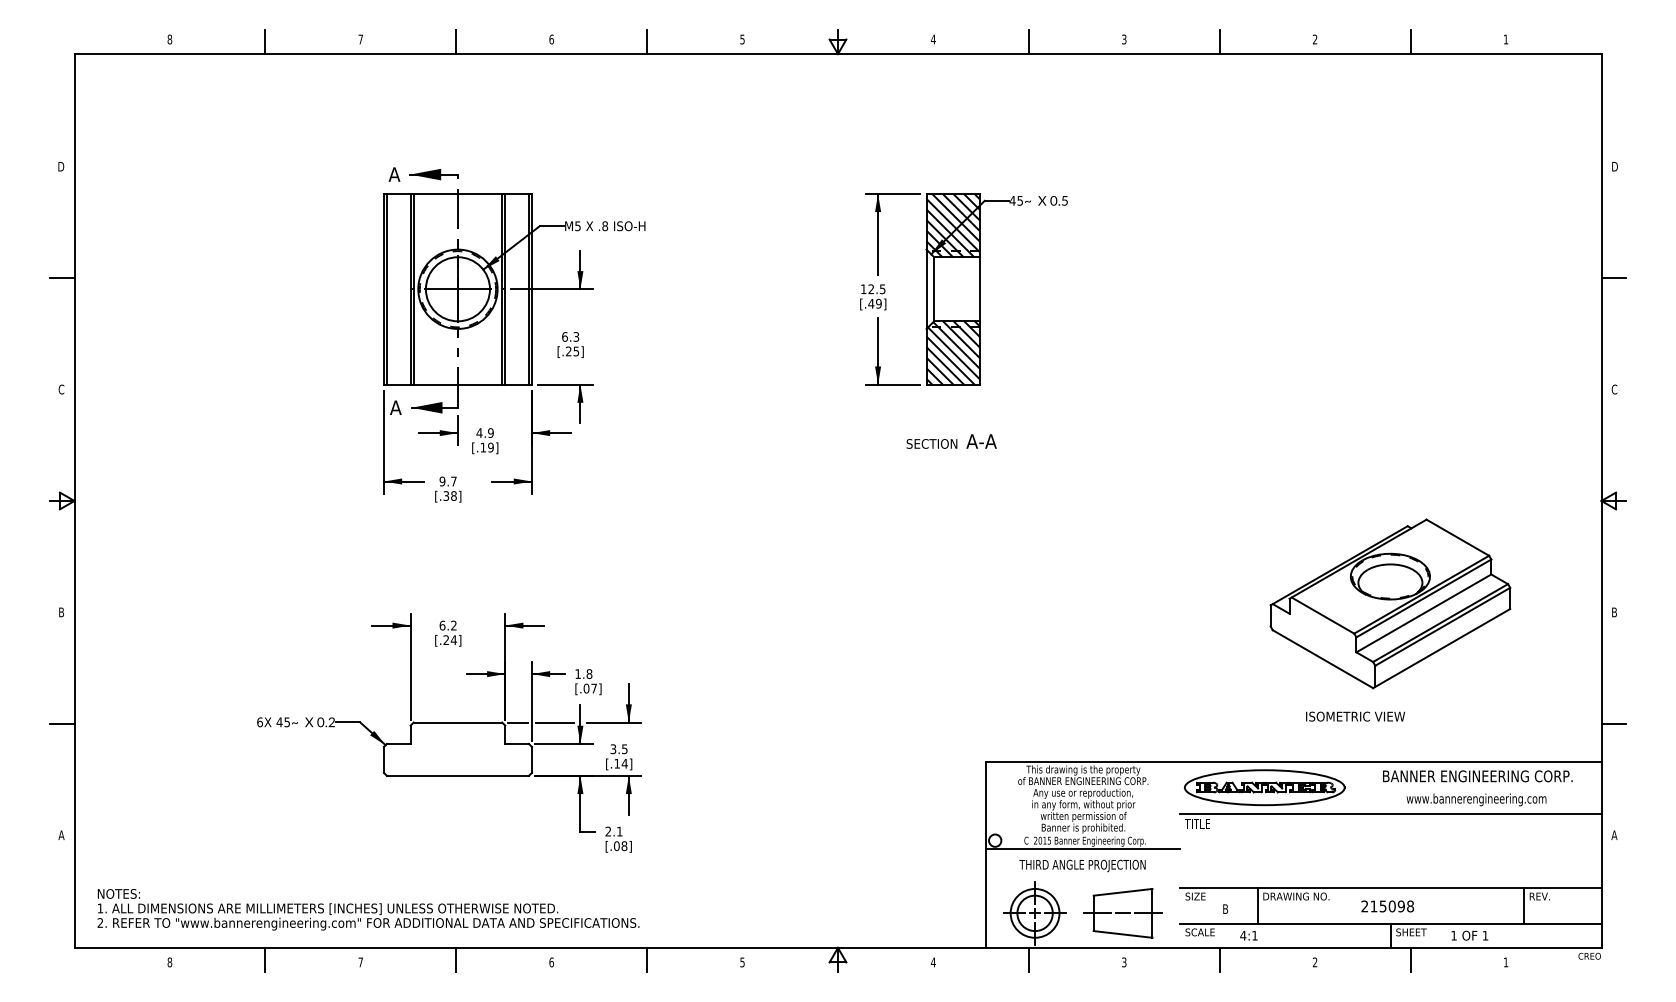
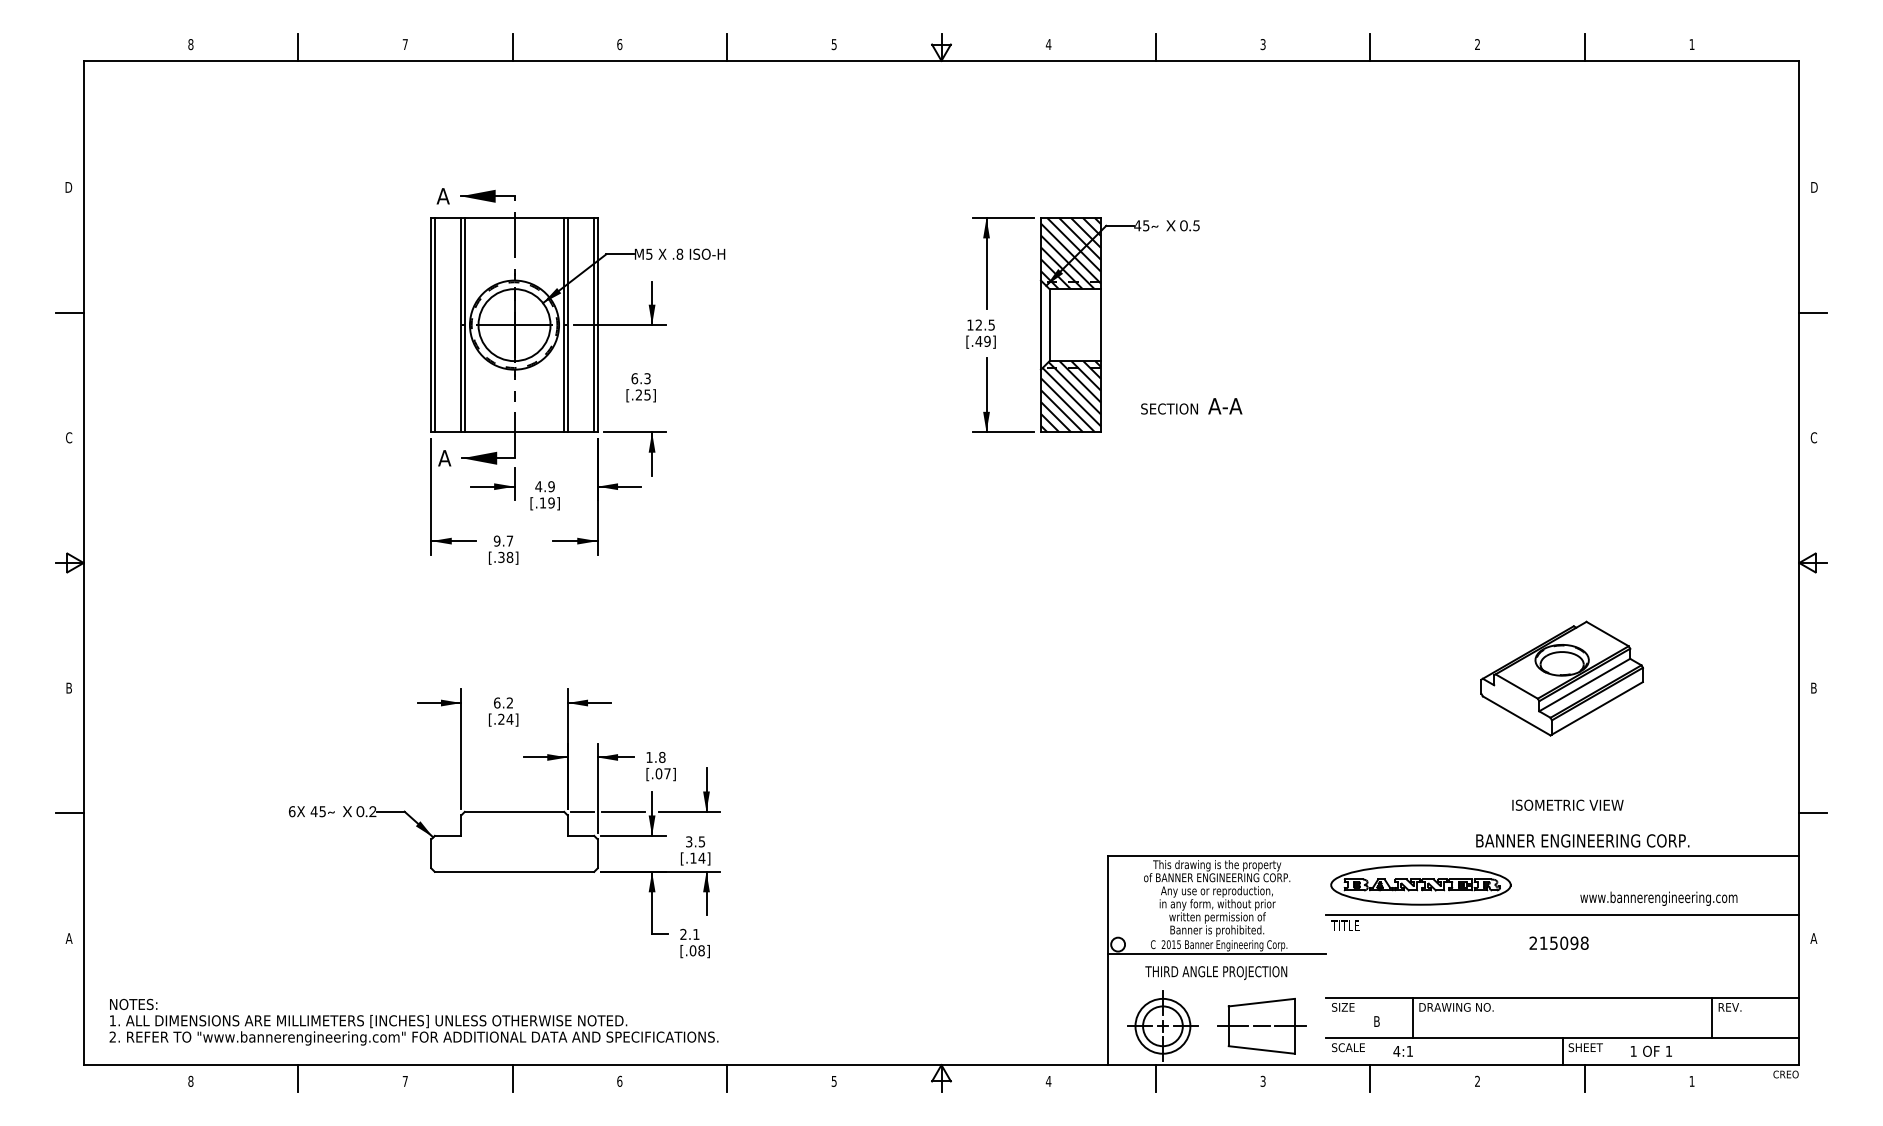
text: (951, 441) -> (1191, 406), moved
part: (1390, 603) -> (1562, 678), size x0.6
text: (1355, 716) -> (1567, 805), moved
text: (1477, 776) -> (1582, 841), moved
text: (1387, 906) -> (1558, 943), moved

